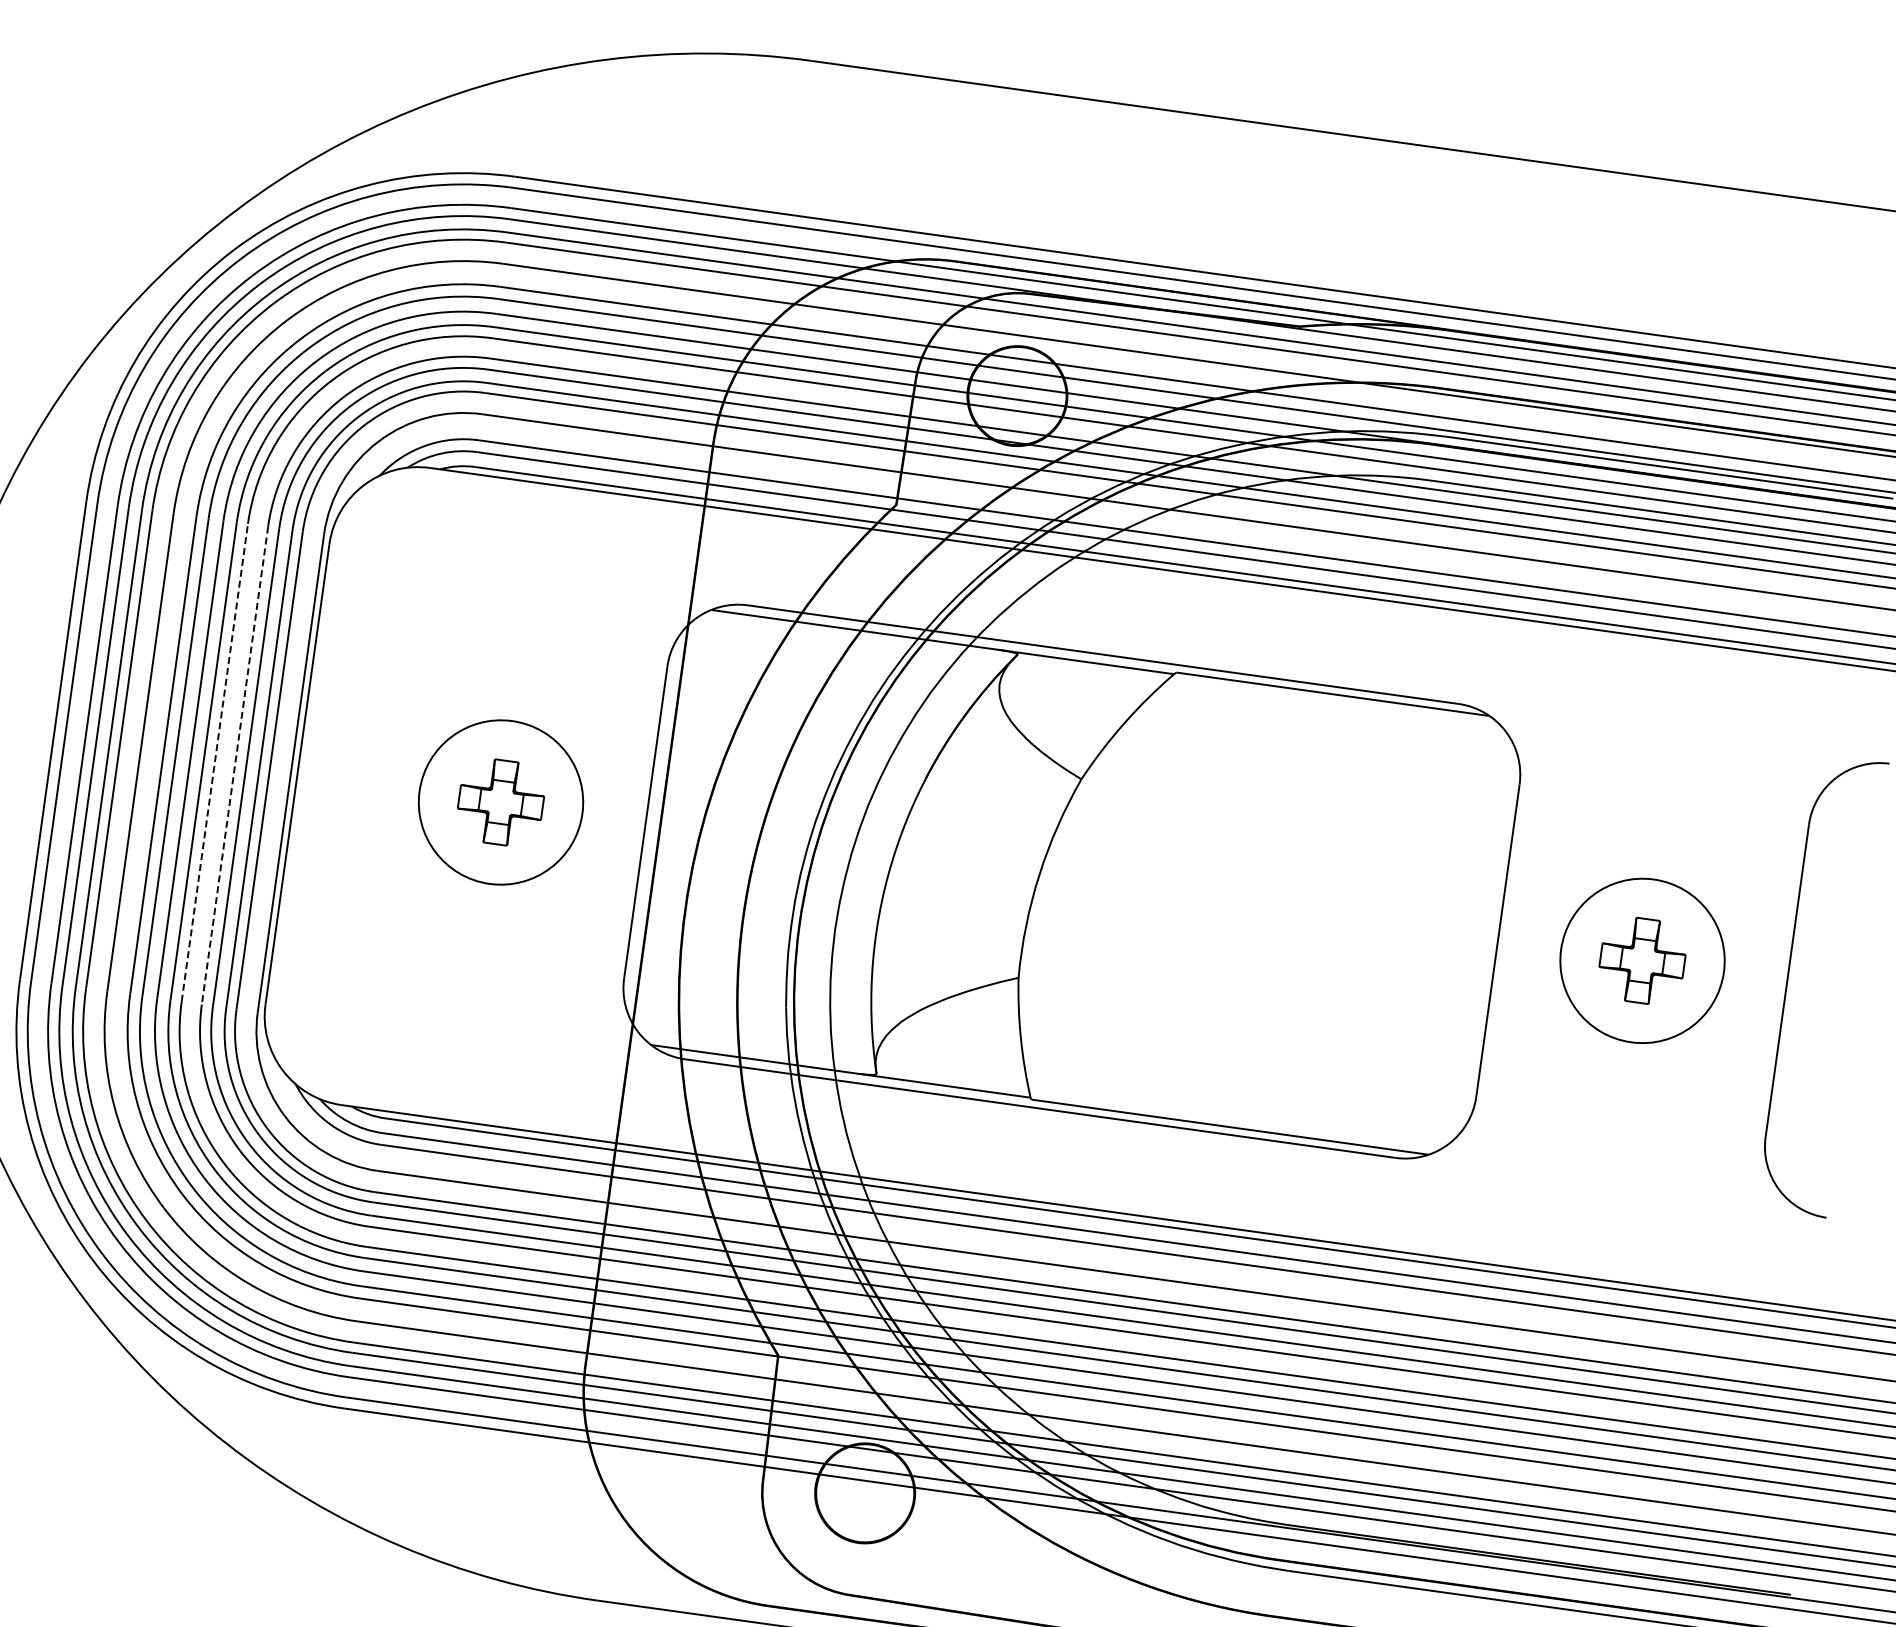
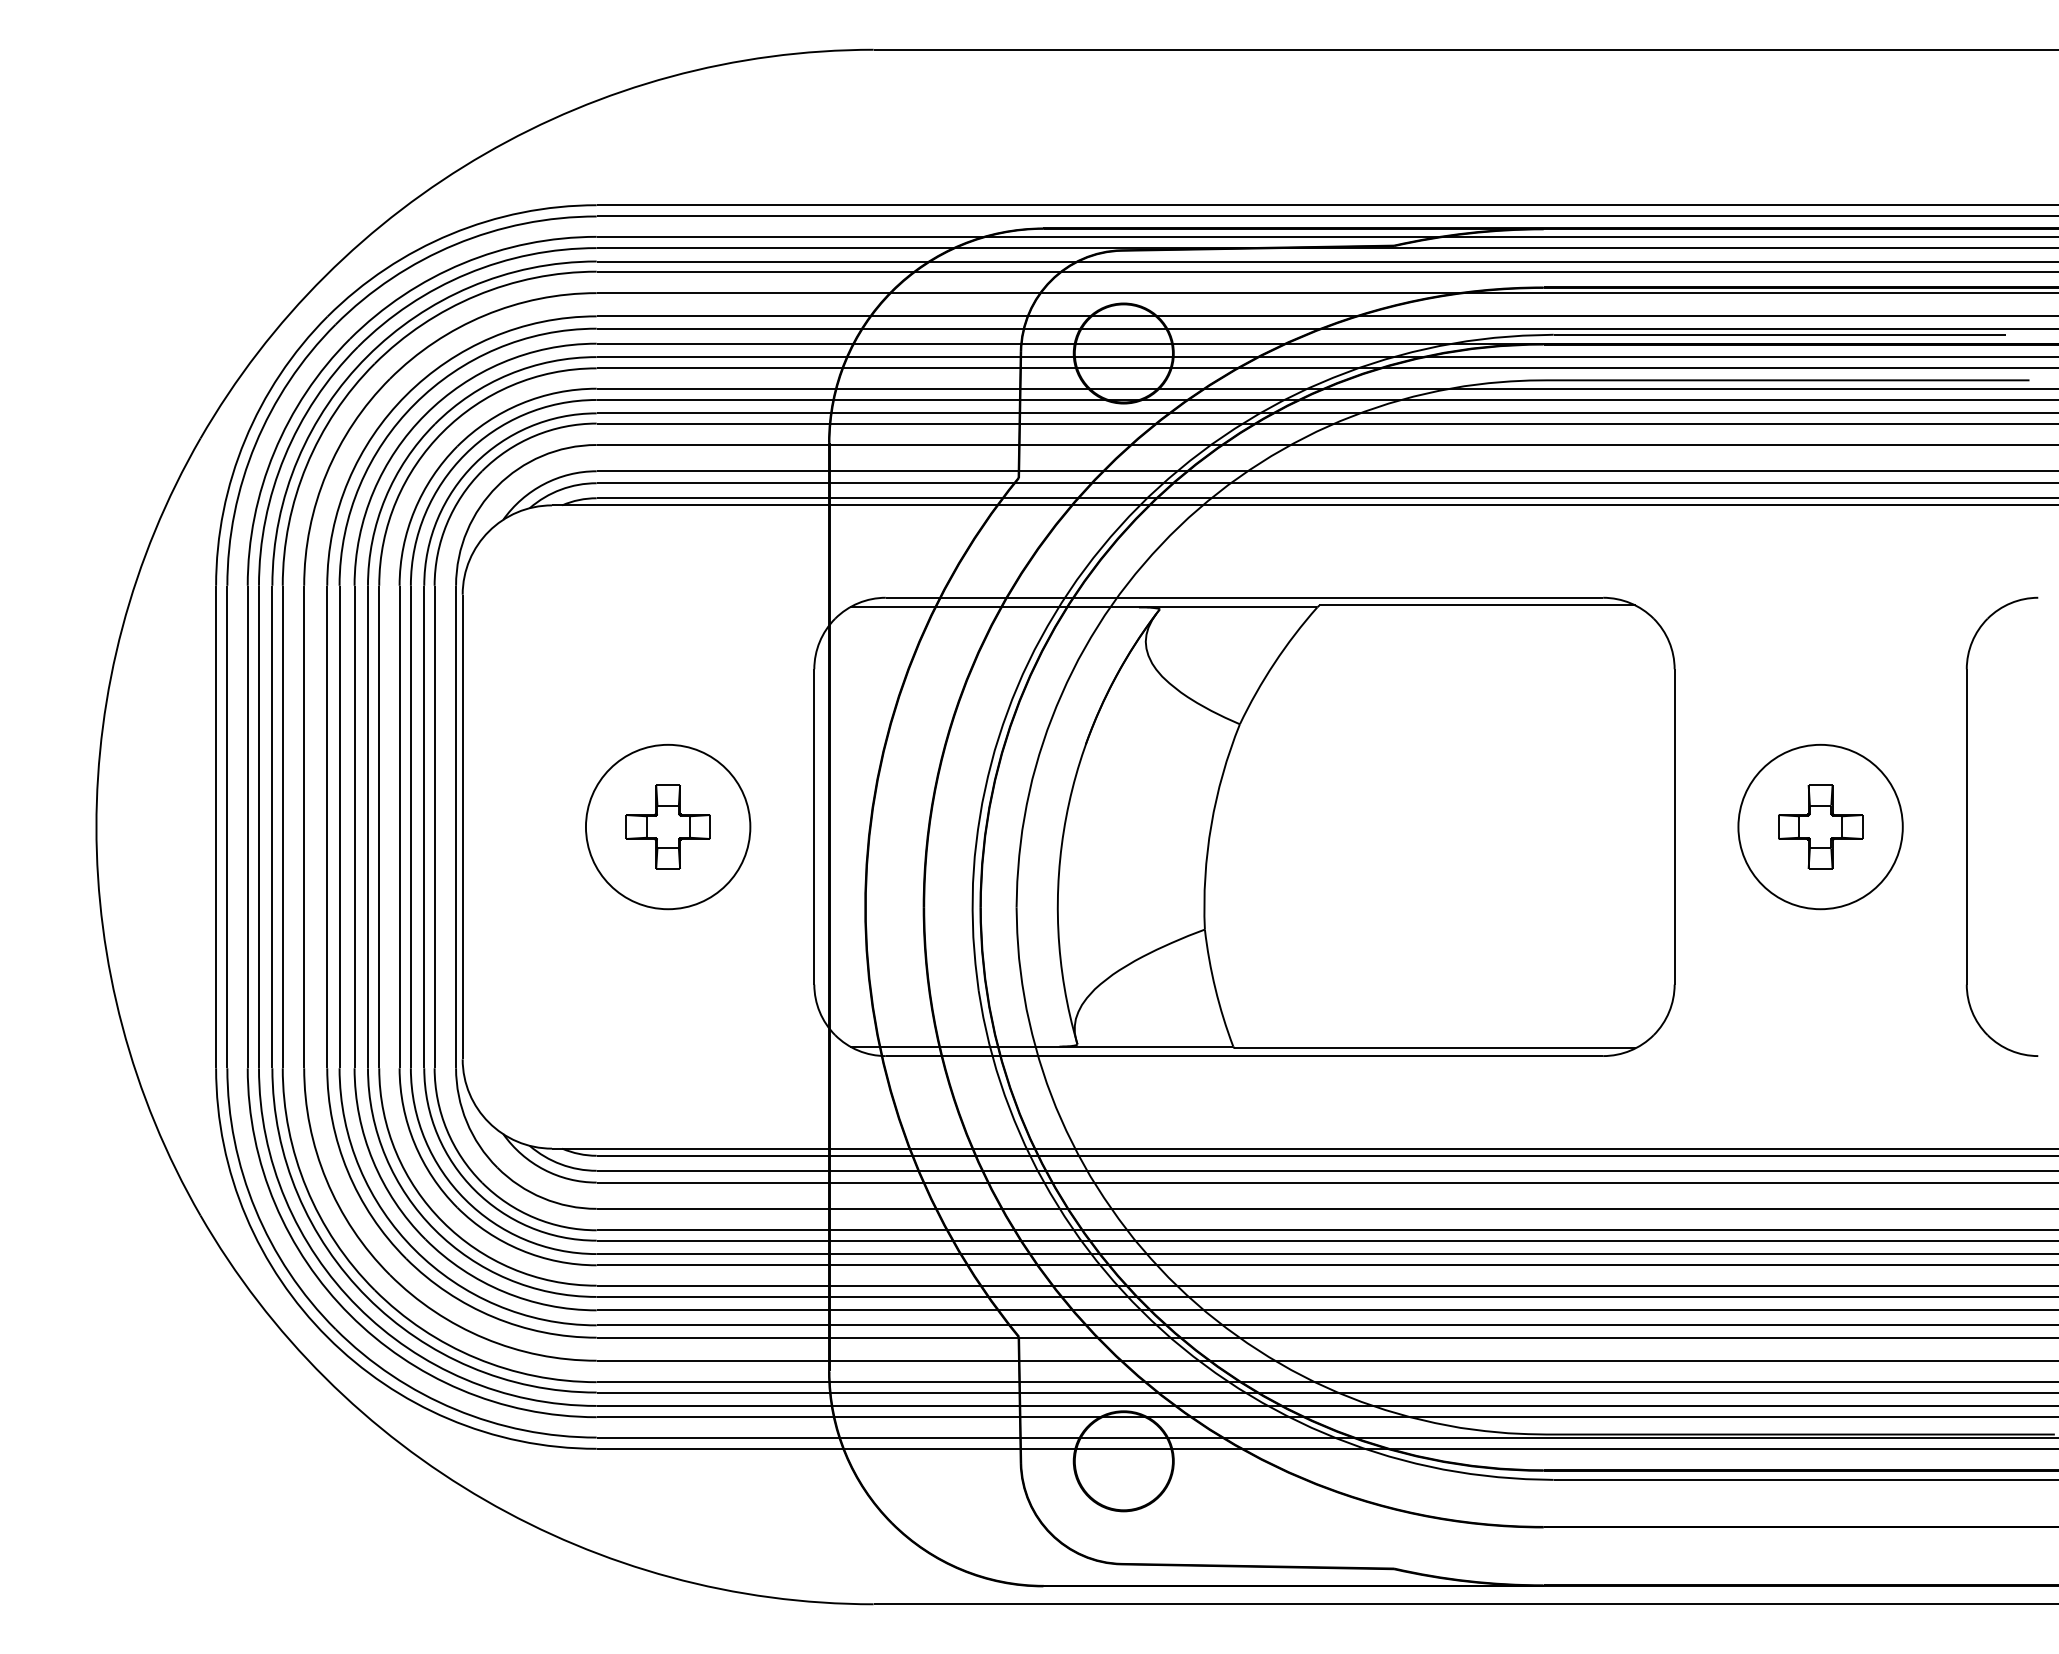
line: (215, 762) -> (379, 826), dashed -> solid
line: (234, 766) -> (399, 827), dashed -> solid

